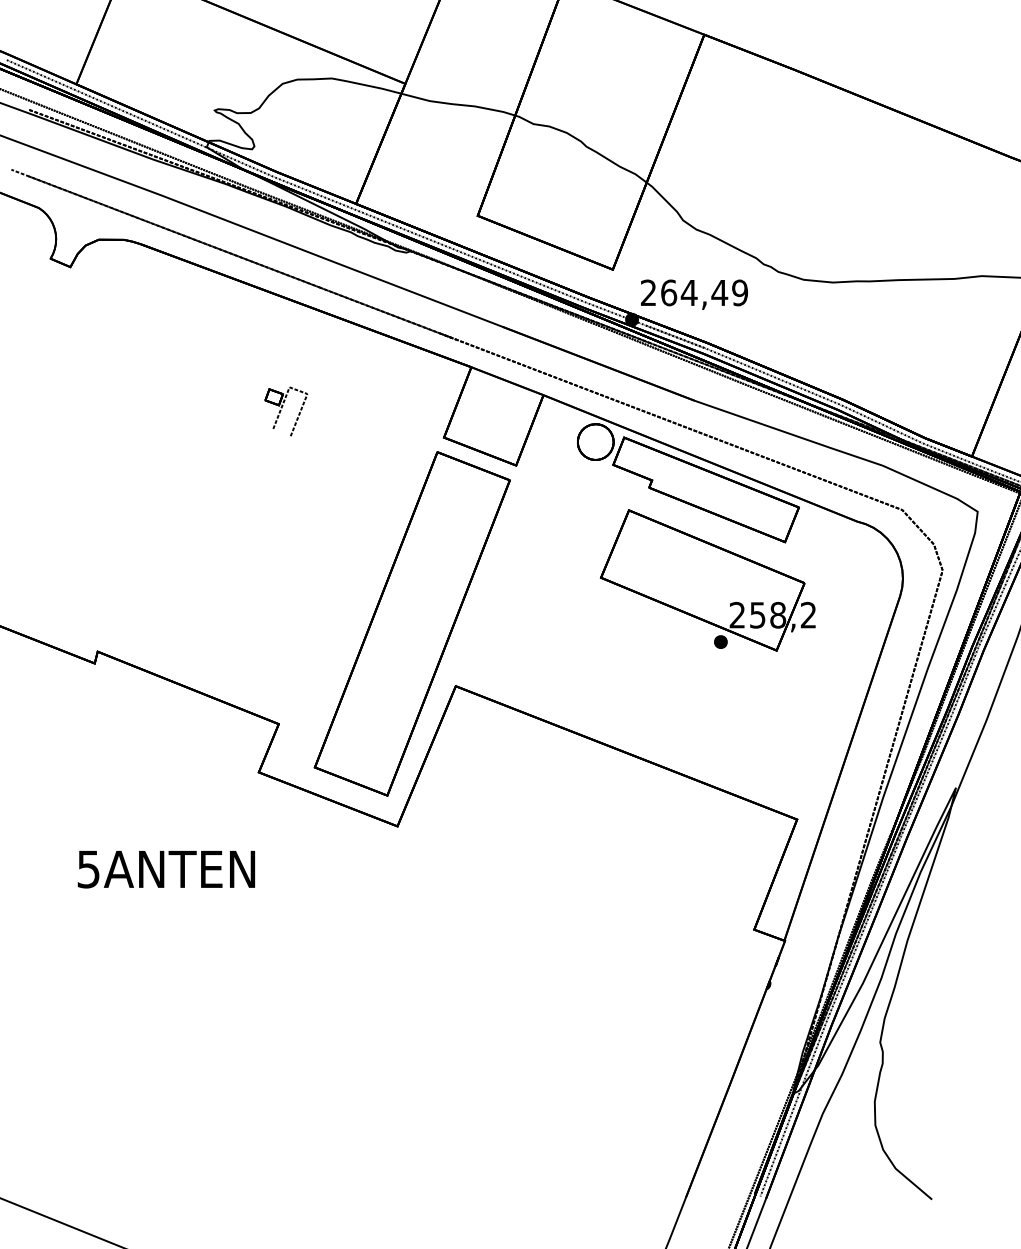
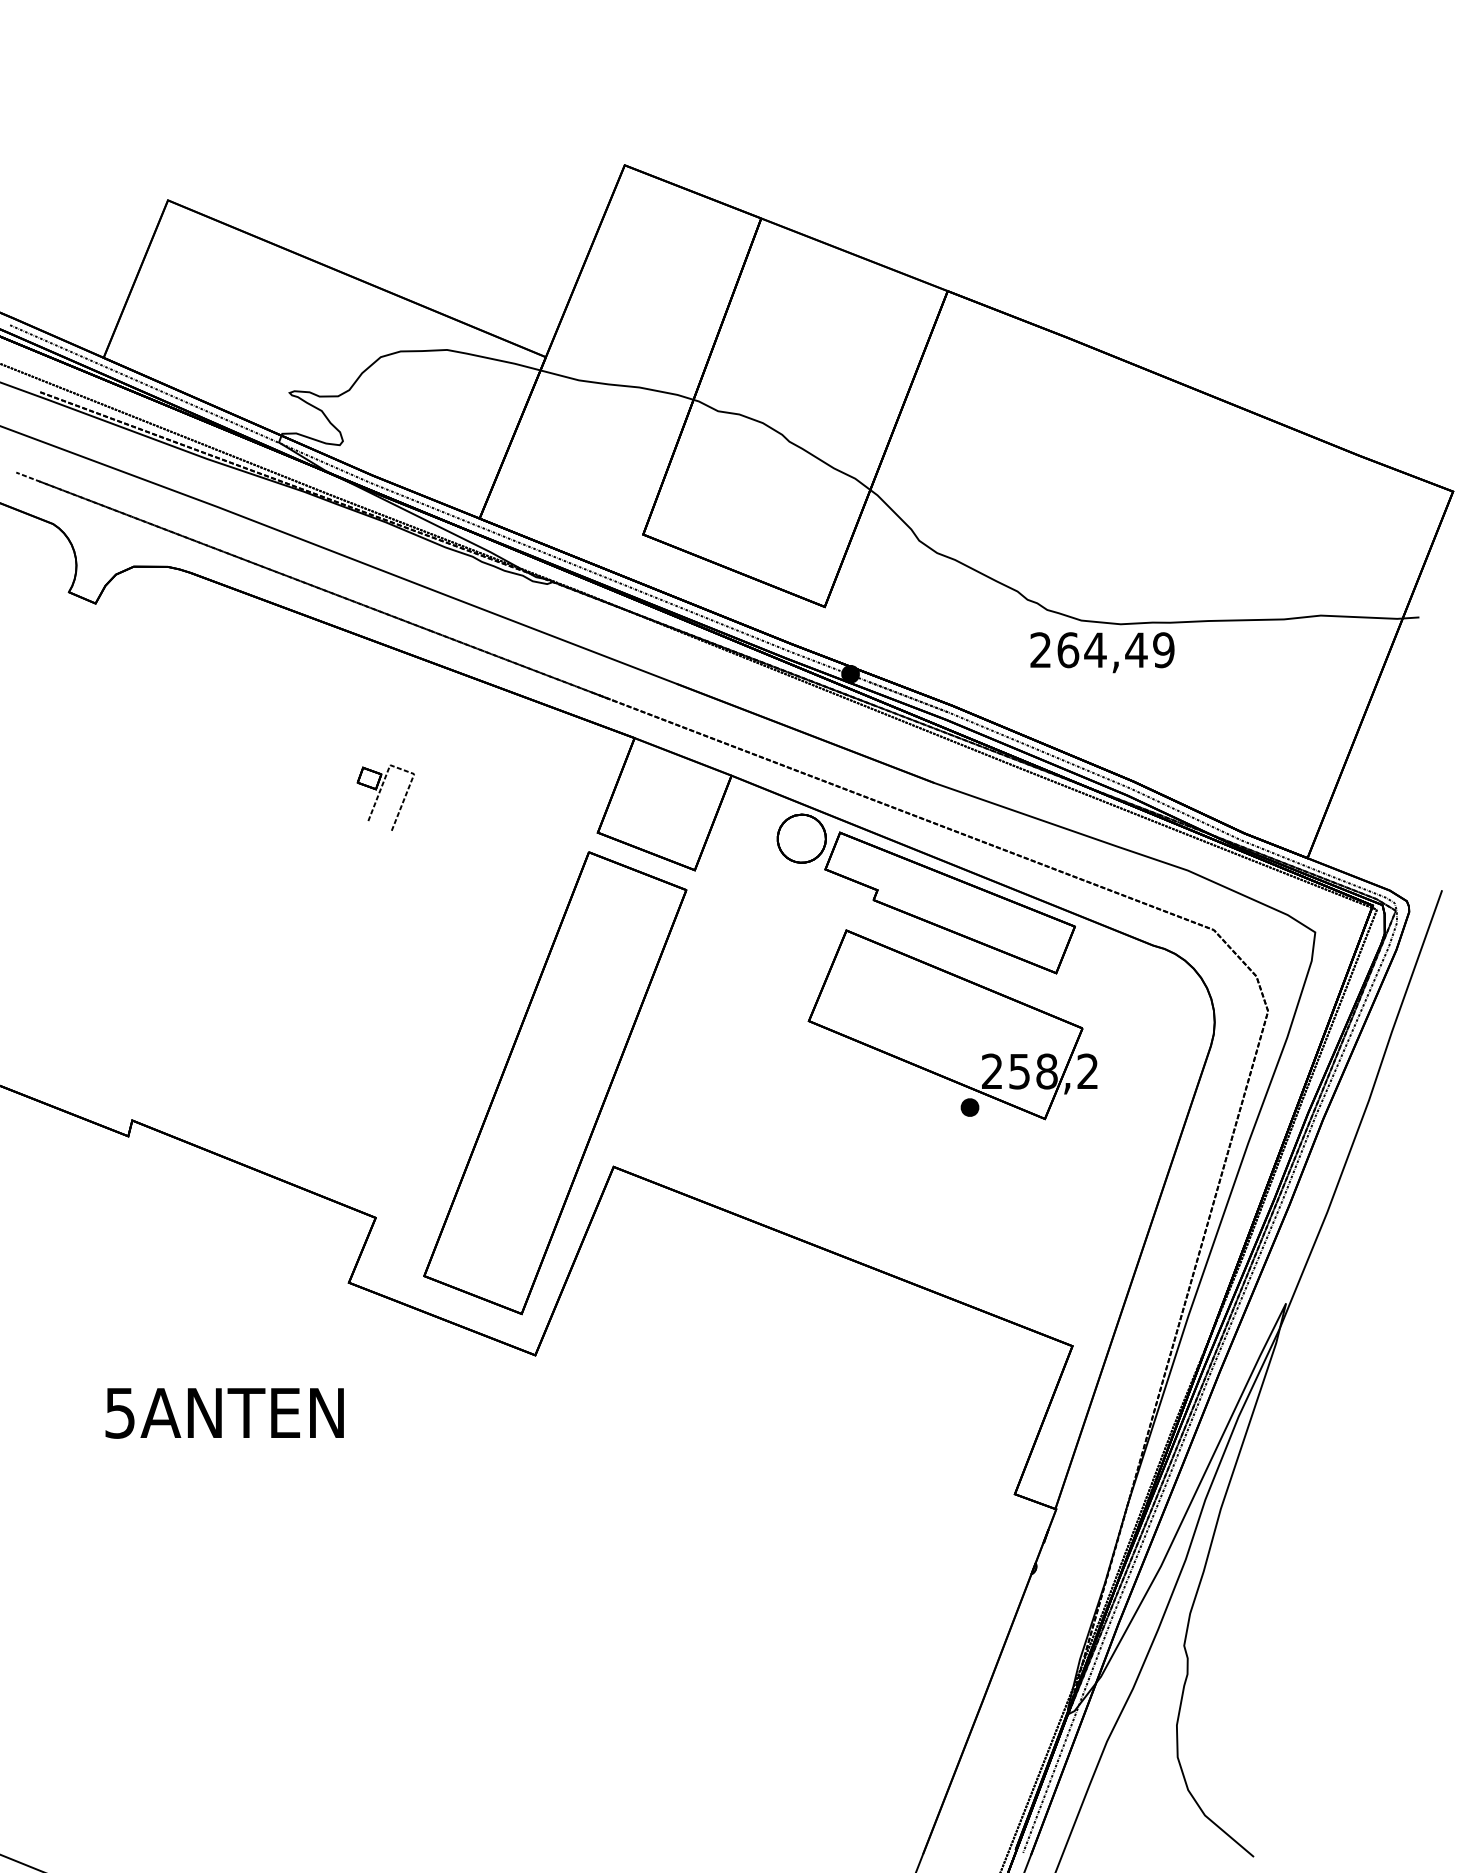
text: (694, 294) -> (1102, 652), moved

